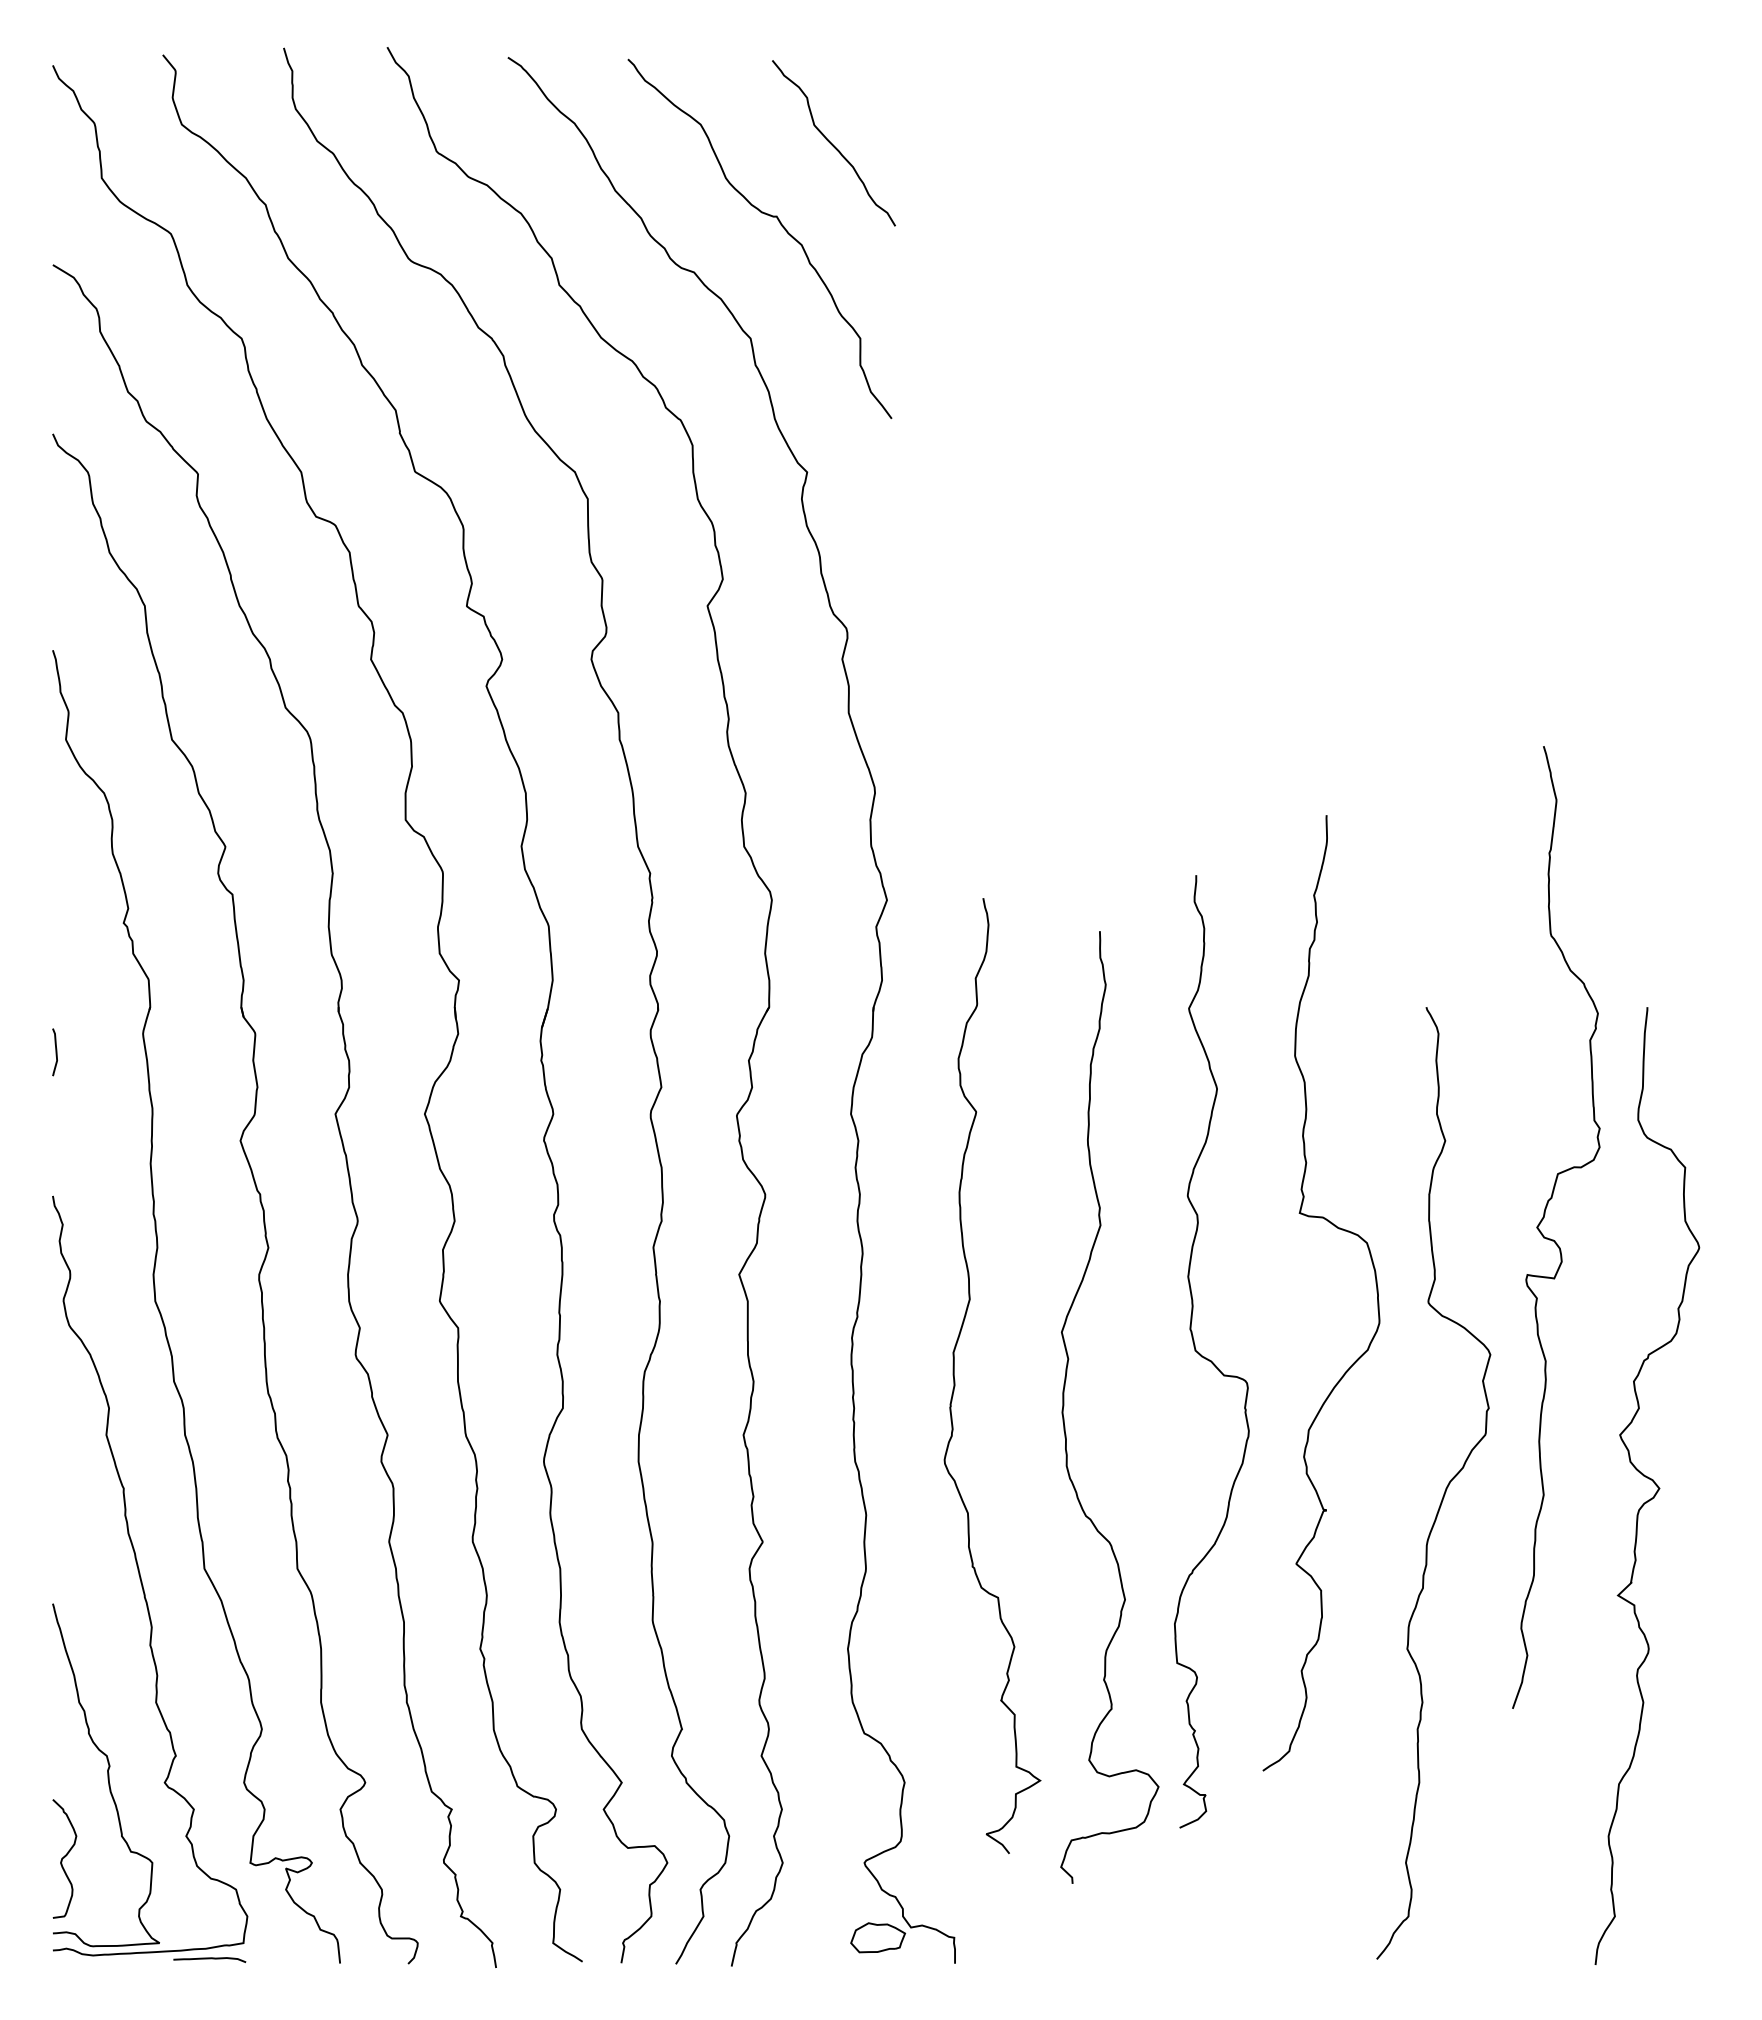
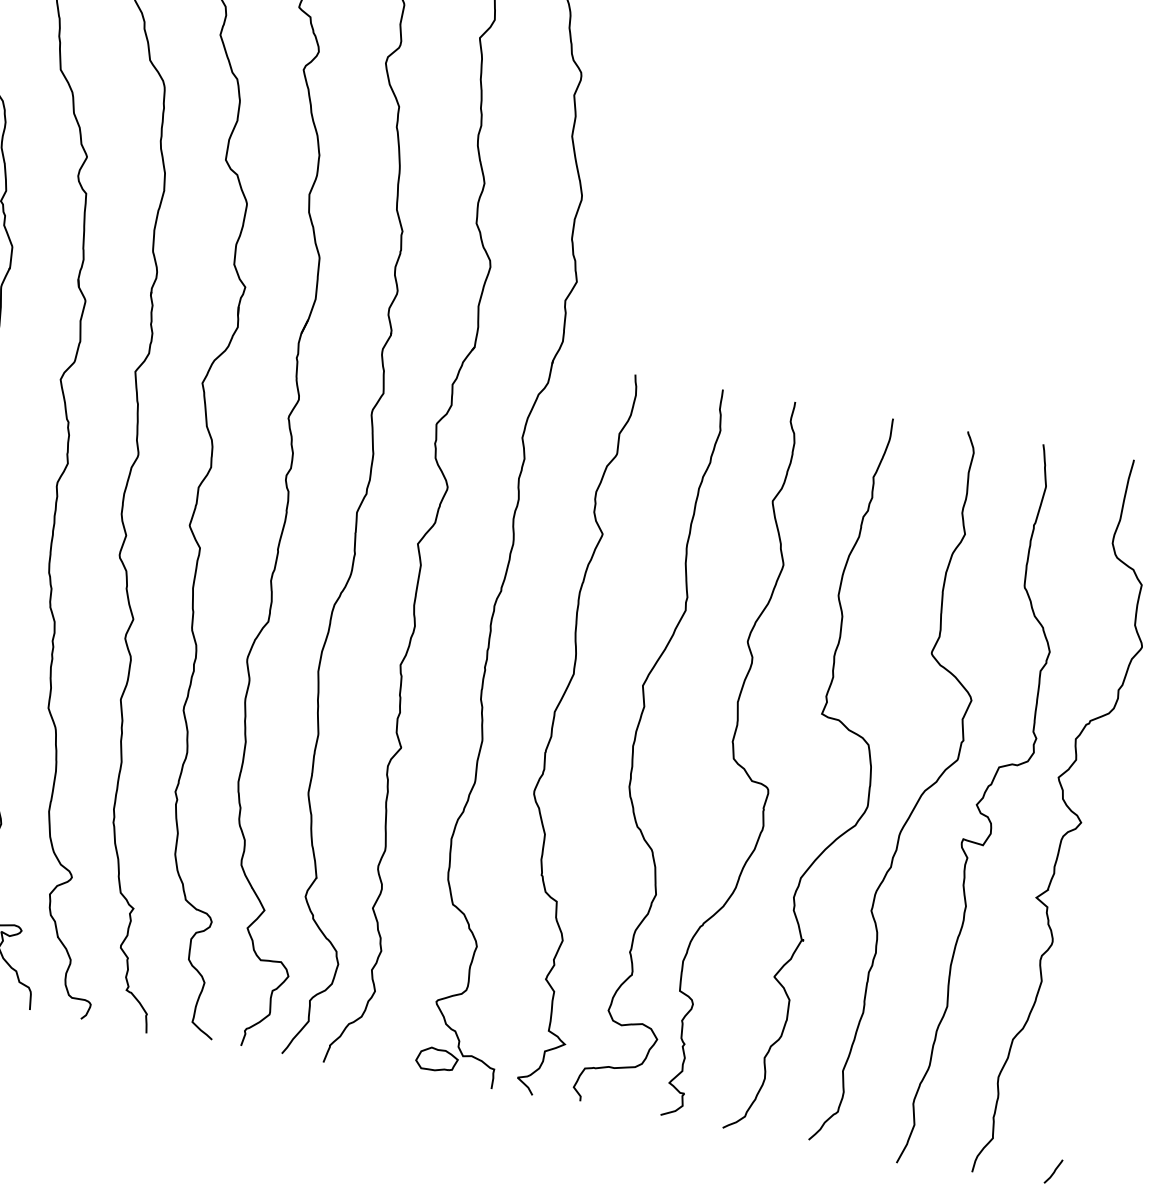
curve: (1553, 1239) -> (987, 815), moved
curve: (1375, 1283) -> (869, 776), moved
curve: (1208, 1358) -> (742, 766), moved
curve: (955, 1380) -> (552, 733), moved
curve: (1064, 1406) -> (635, 741), moved
curve: (1701, 1945) -> (1054, 1171), added

